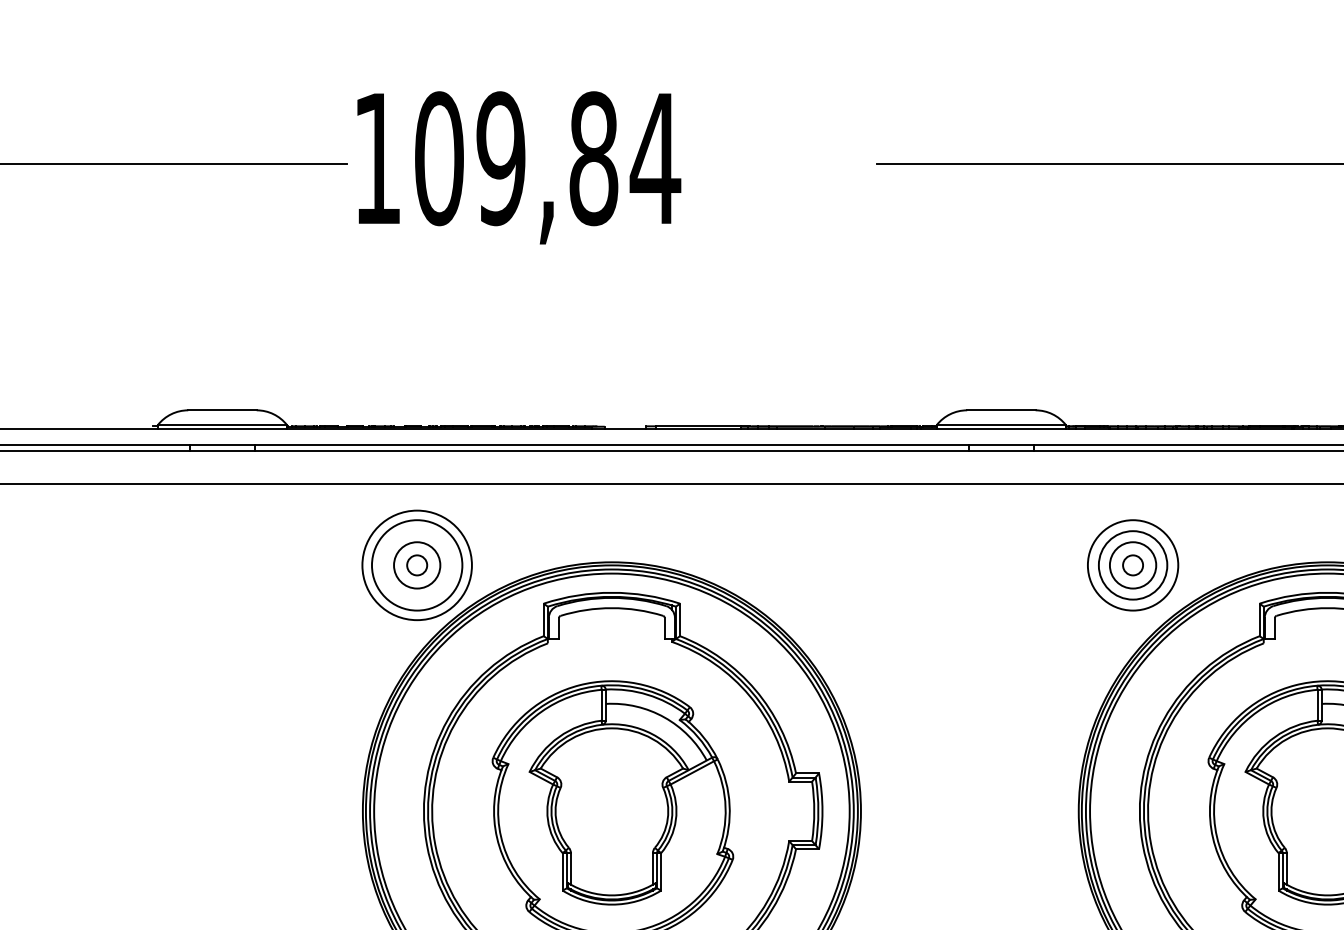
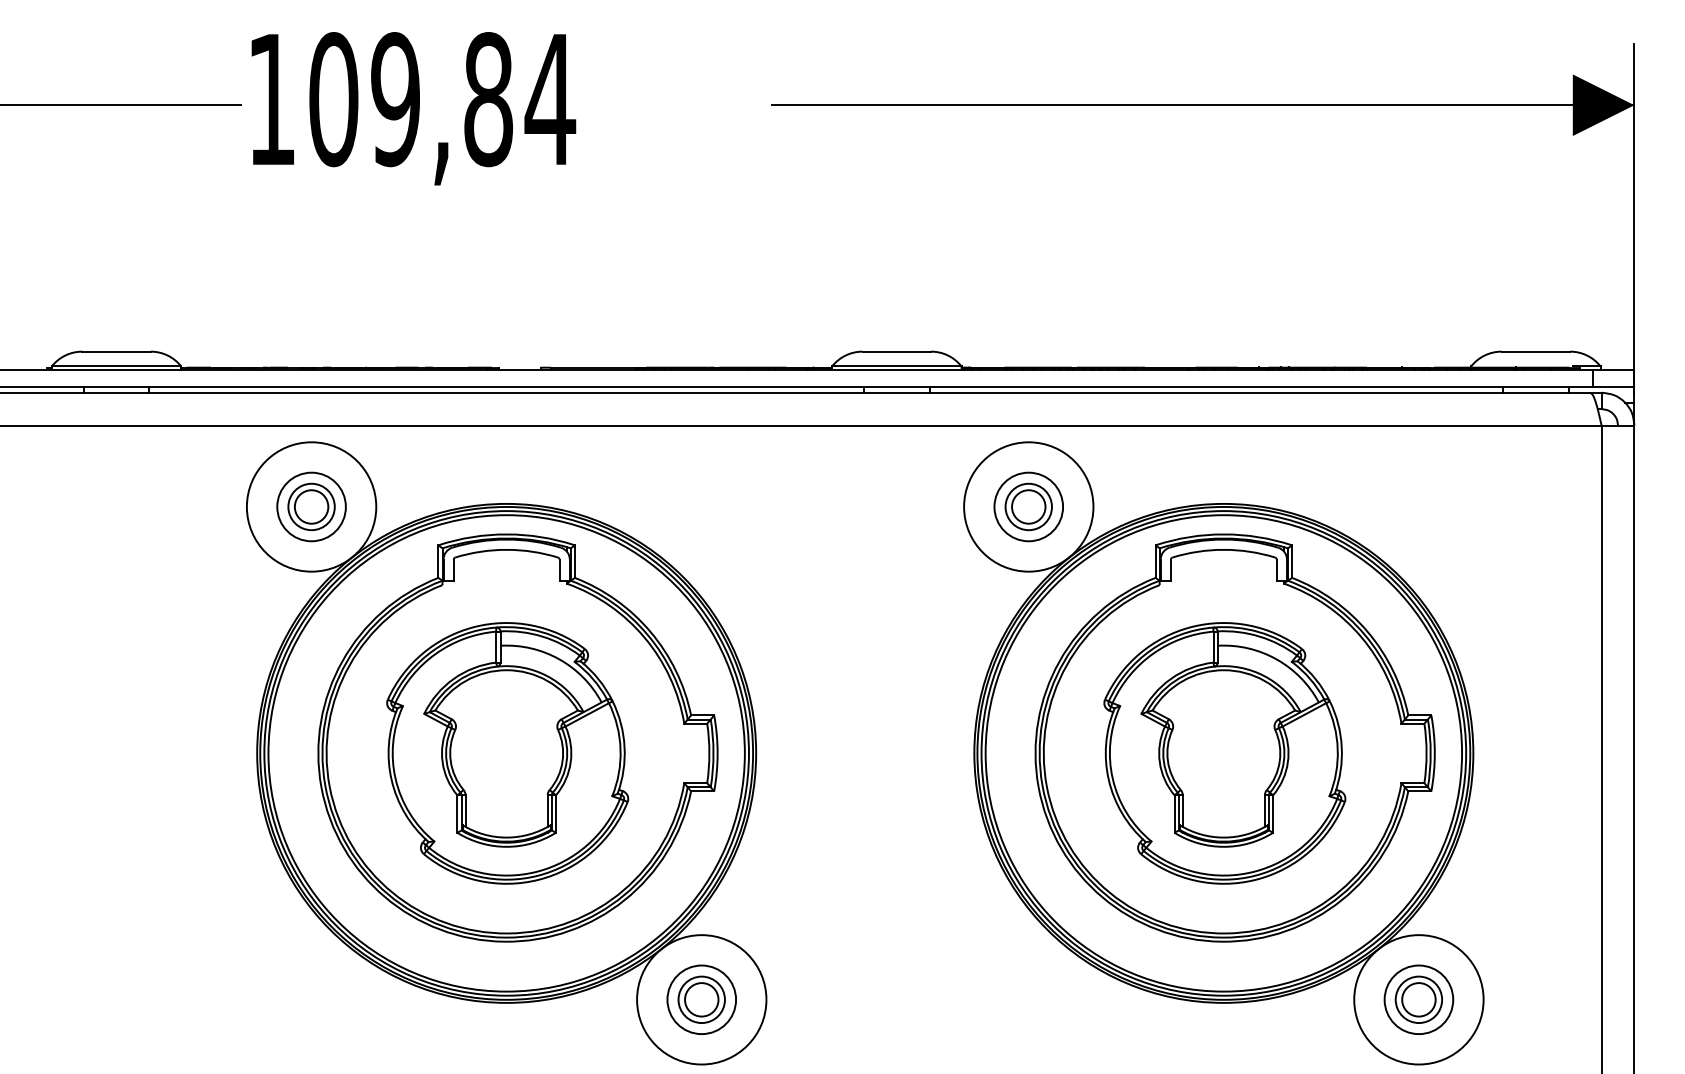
circle: (417, 564) -> (311, 506), size x0.62
circle: (417, 564) -> (311, 506), size x1.43
circle: (417, 564) -> (311, 506), size x1.67
circle: (1132, 564) -> (1028, 506), size x1.43
circle: (1132, 564) -> (1028, 506), size x1.67

